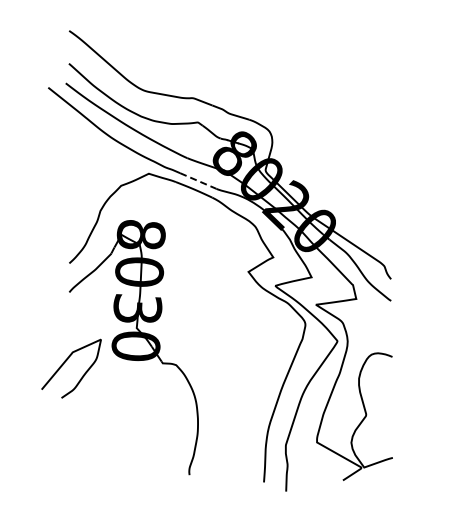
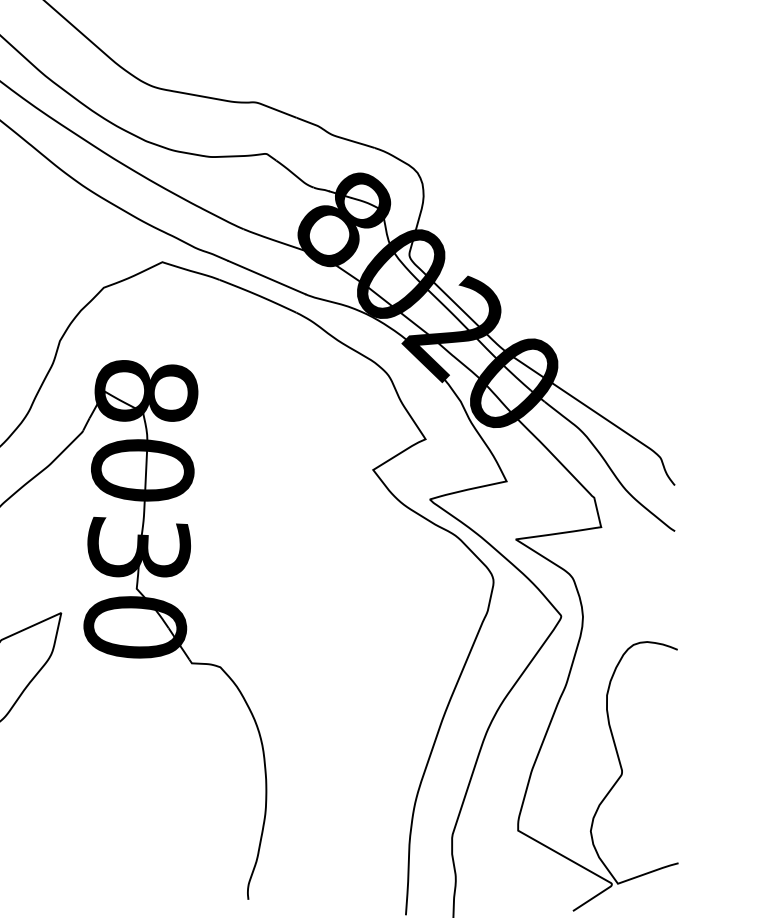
line: (198, 181) -> (267, 278), dashed -> solid

